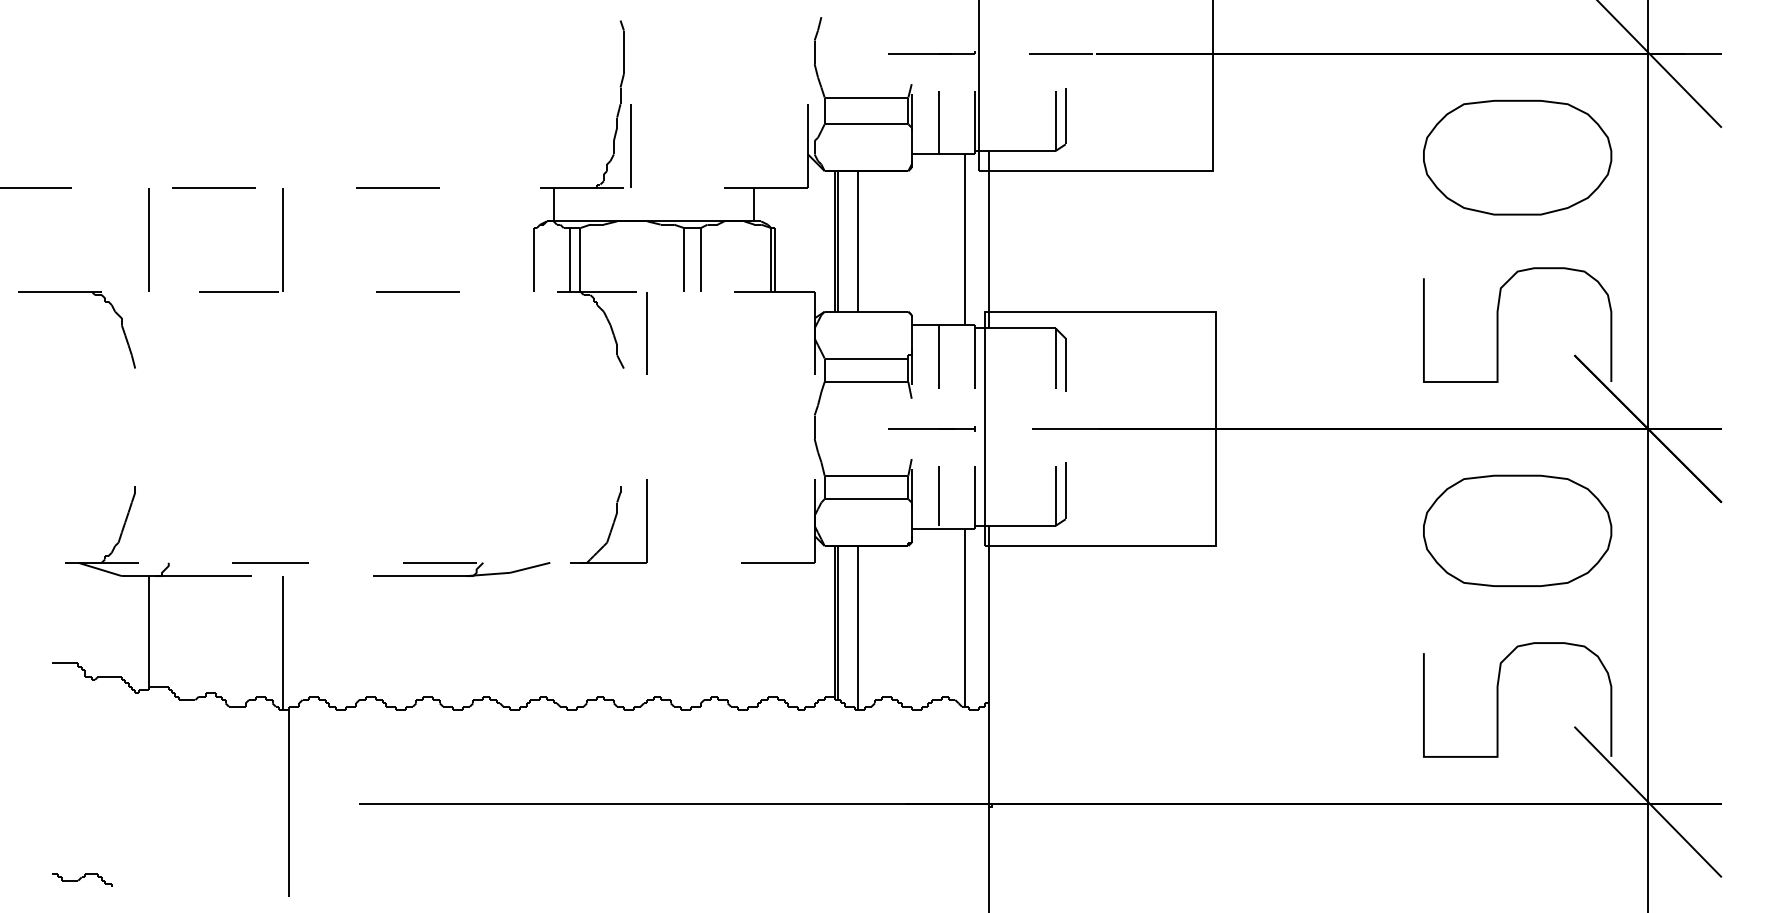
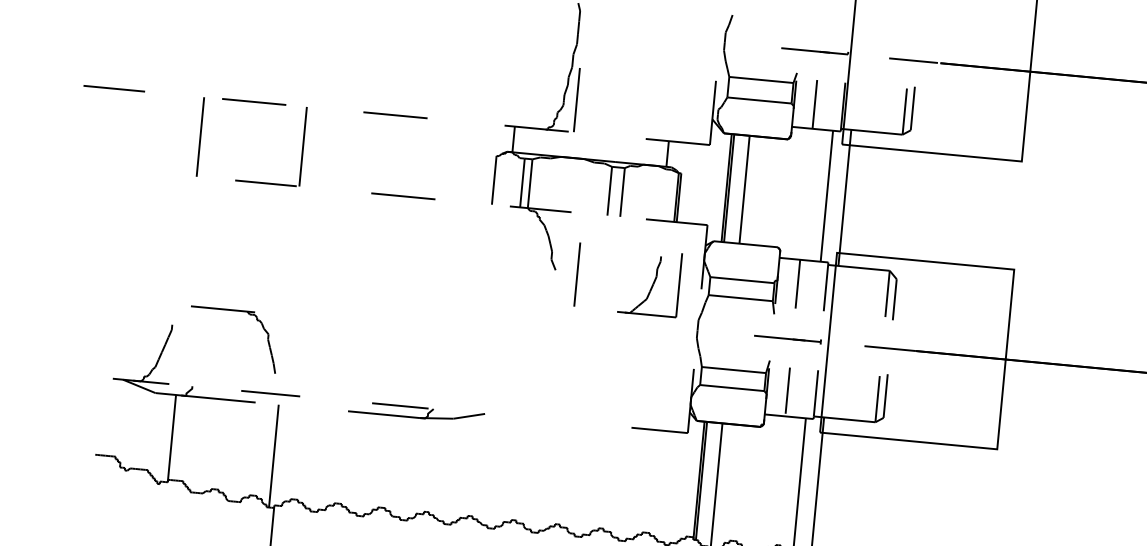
part: (76, 292) -> (235, 311), moved
line: (646, 333) -> (576, 274), moved
part: (608, 521) -> (649, 282), moved

